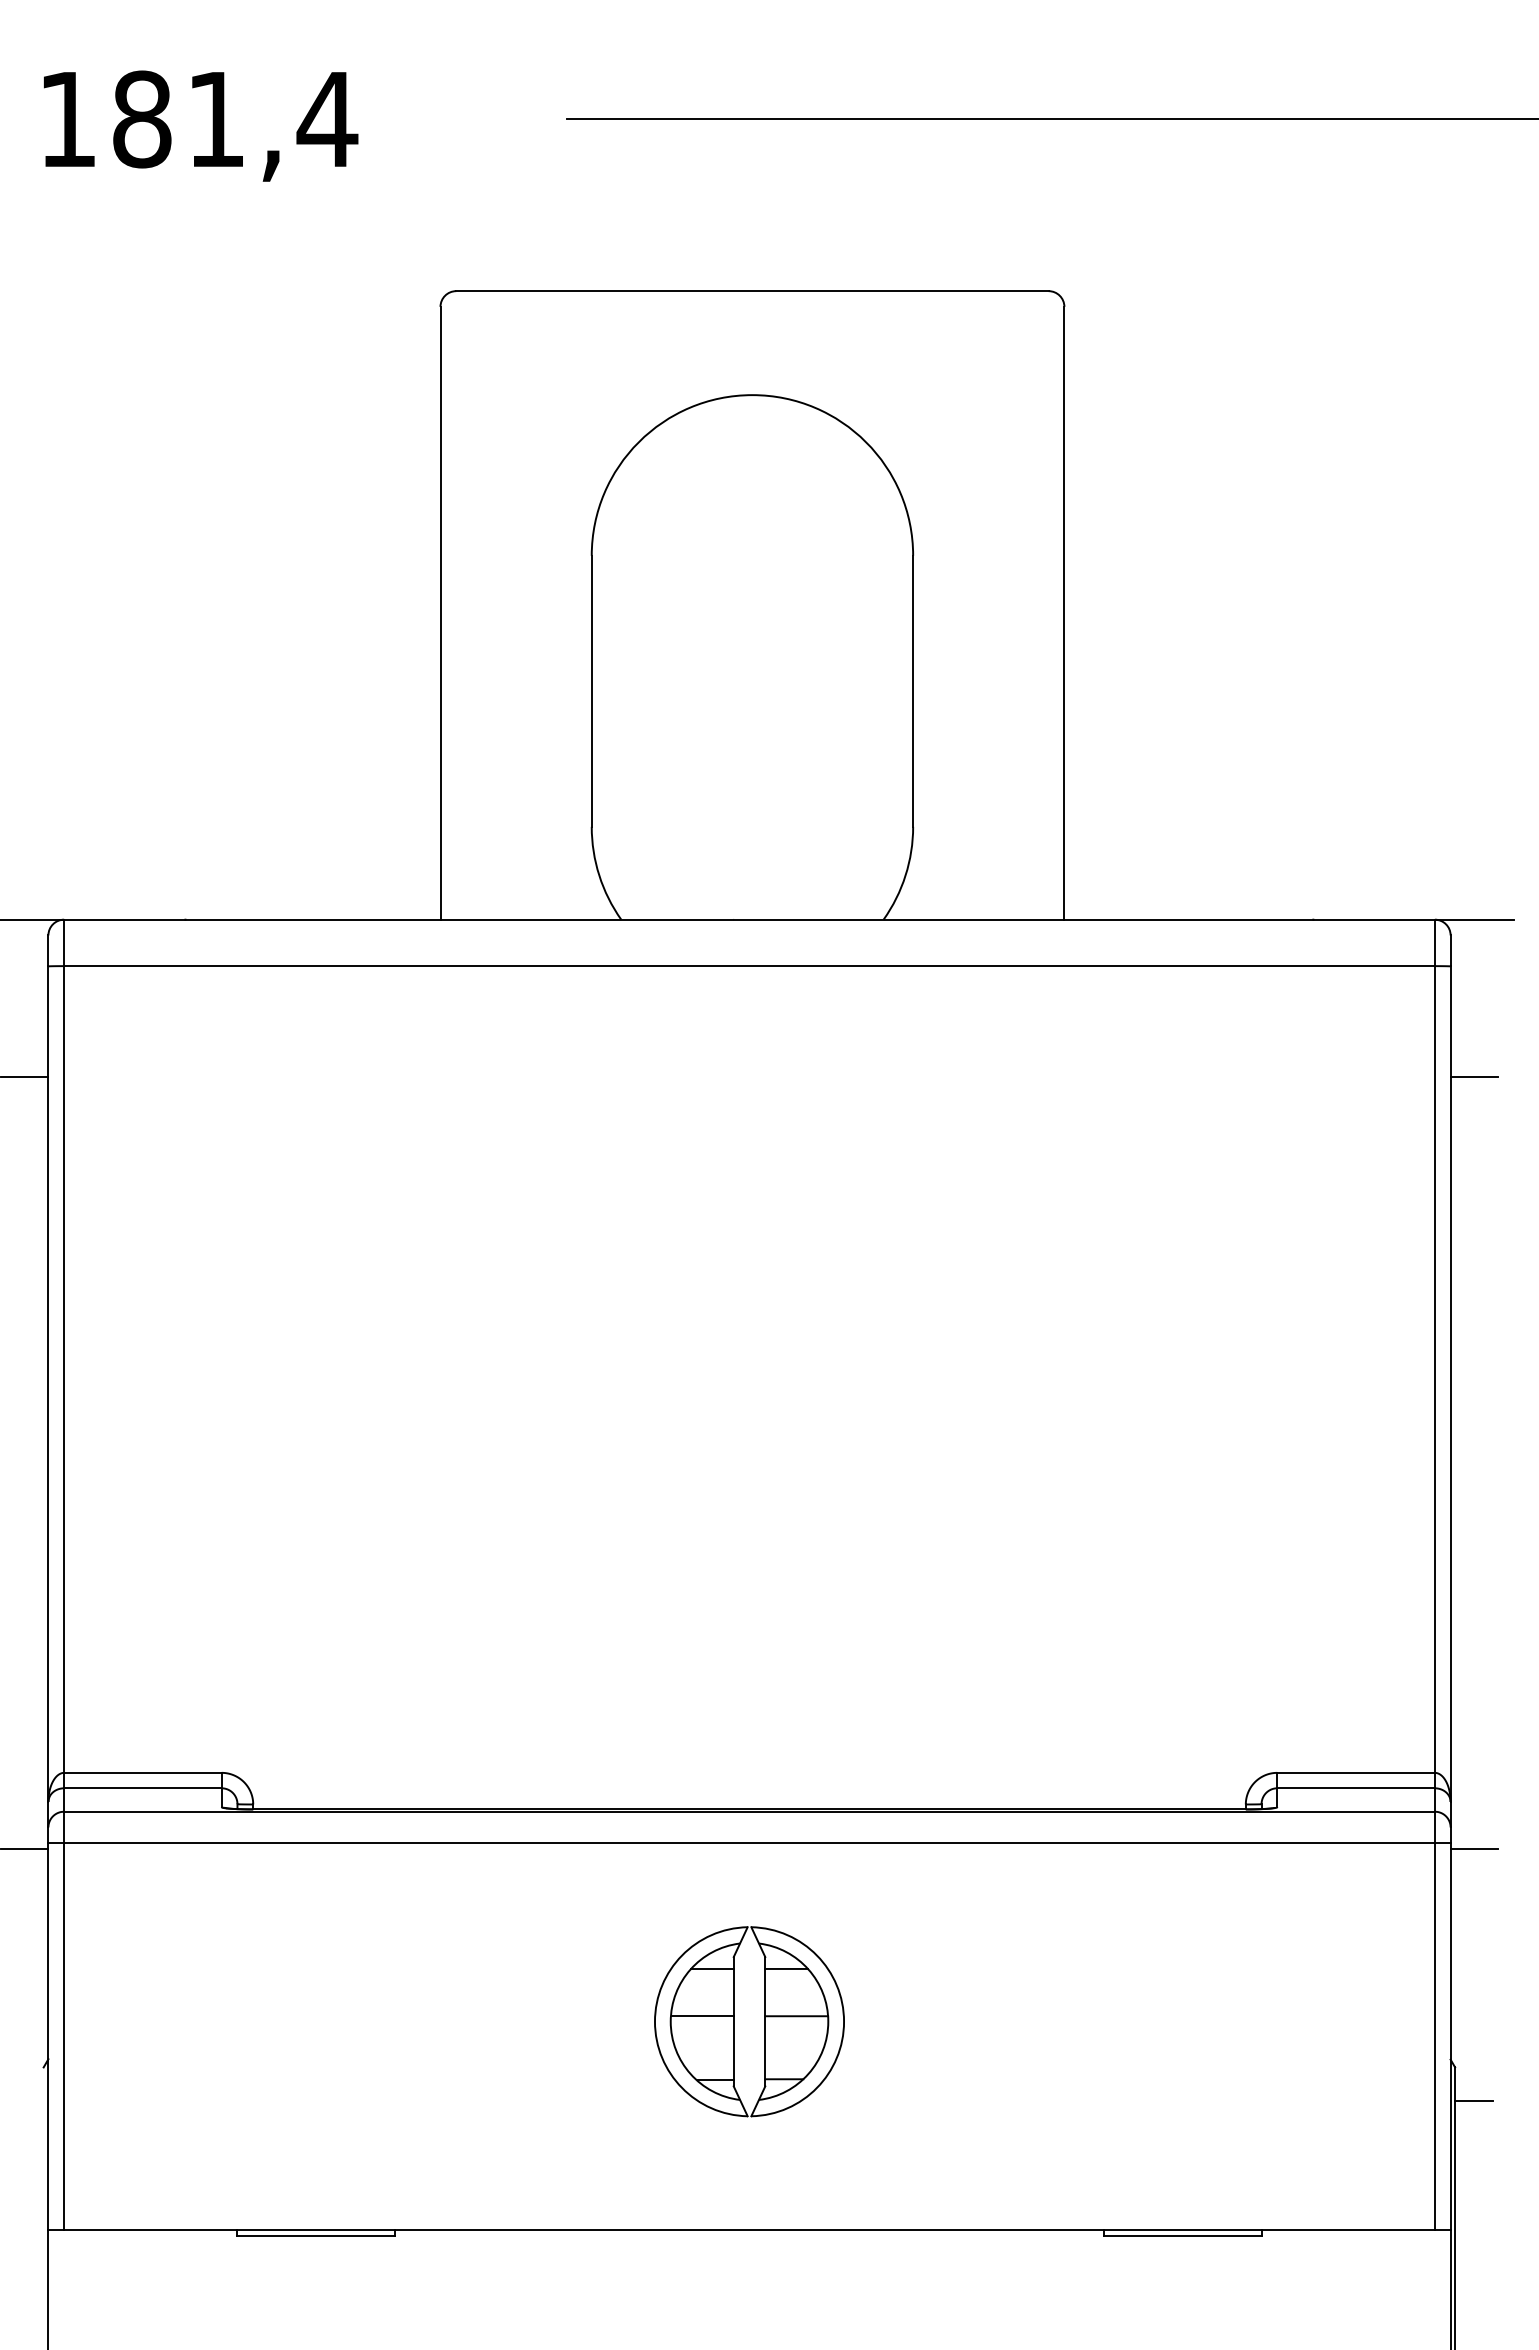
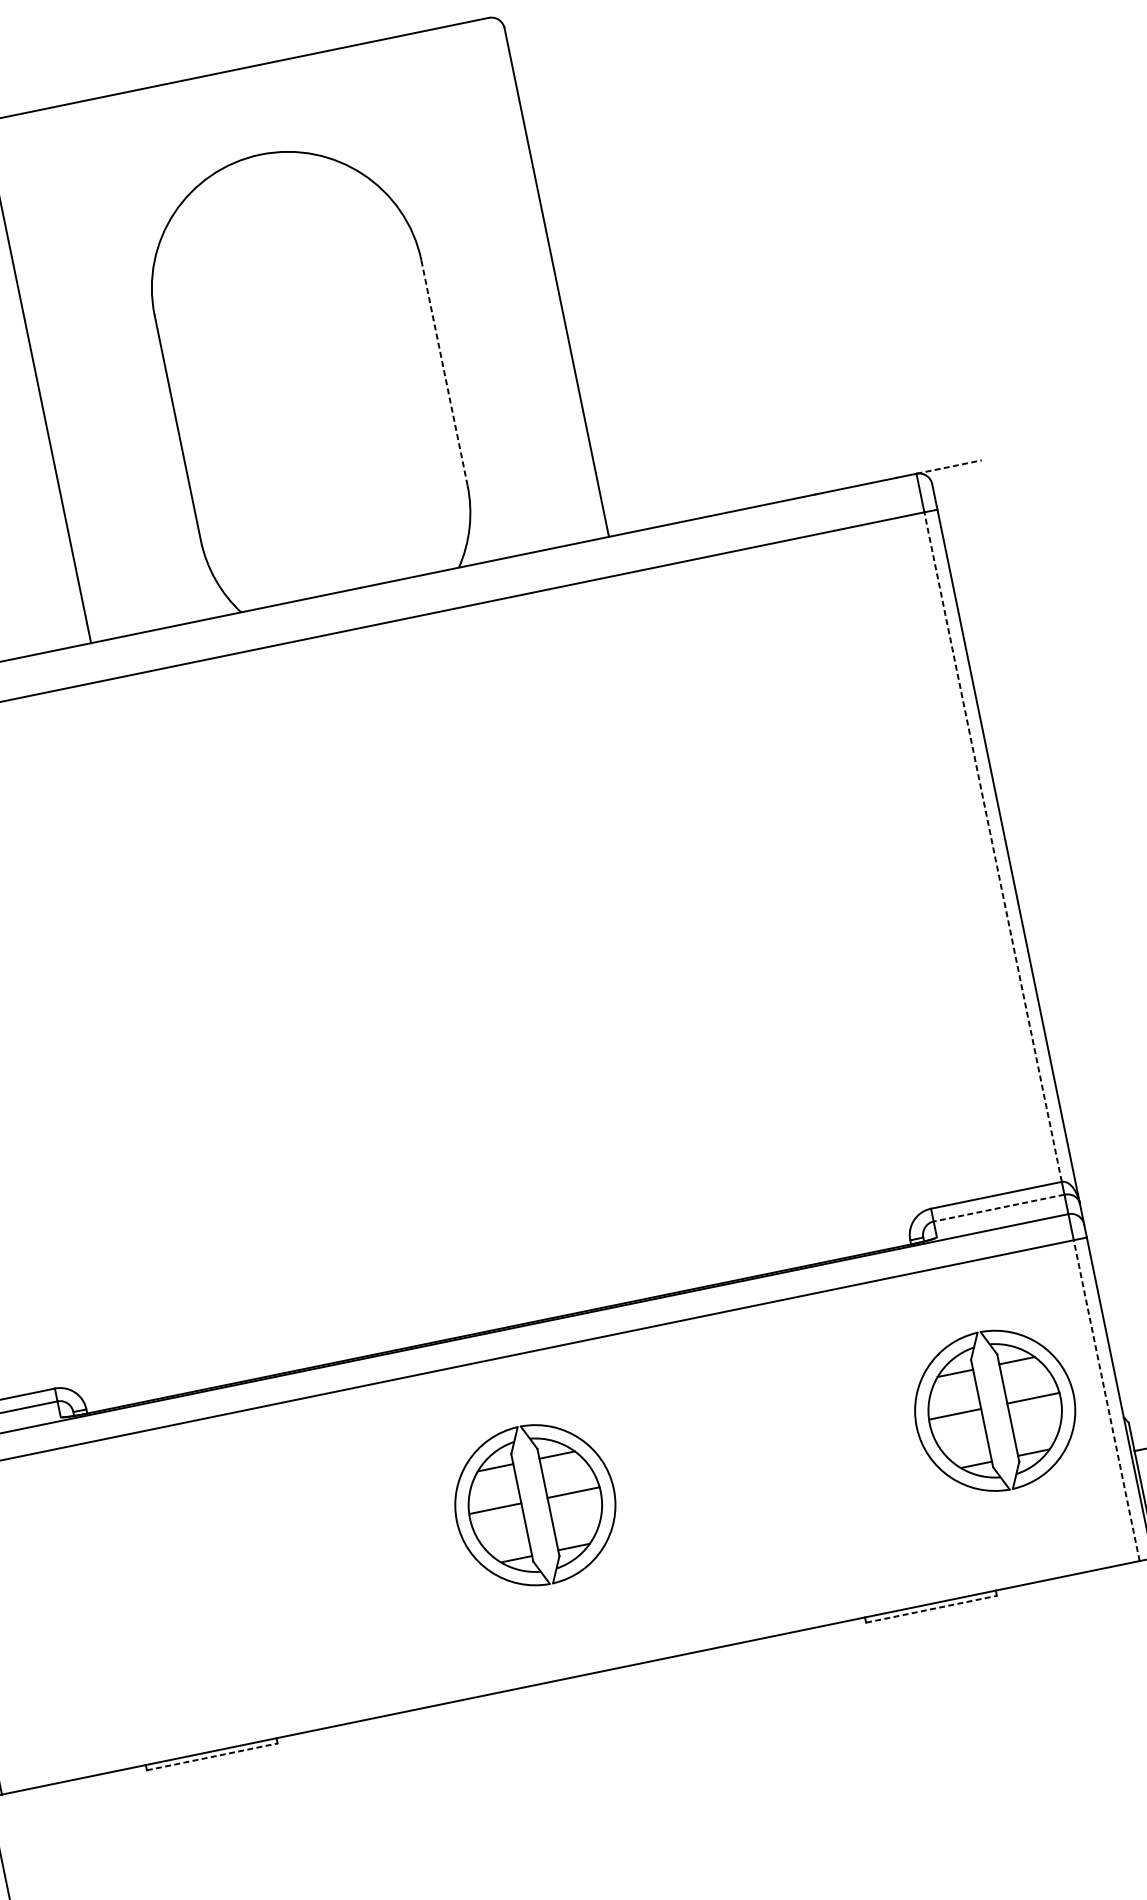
line: (913, 691) -> (444, 373), solid -> dashed
line: (1474, 919) -> (949, 466), solid -> dashed
line: (1473, 1077) -> (975, 598), removed
line: (1434, 1368) -> (992, 846), solid -> dashed
line: (1356, 1788) -> (999, 1208), solid -> dashed
line: (1473, 1849) -> (1106, 1238), removed
part: (1288, 2021) -> (982, 1413), added
line: (1434, 2035) -> (1106, 1399), solid -> dashed
line: (316, 2236) -> (212, 1757), solid -> dashed
line: (1182, 2236) -> (931, 1609), solid -> dashed

